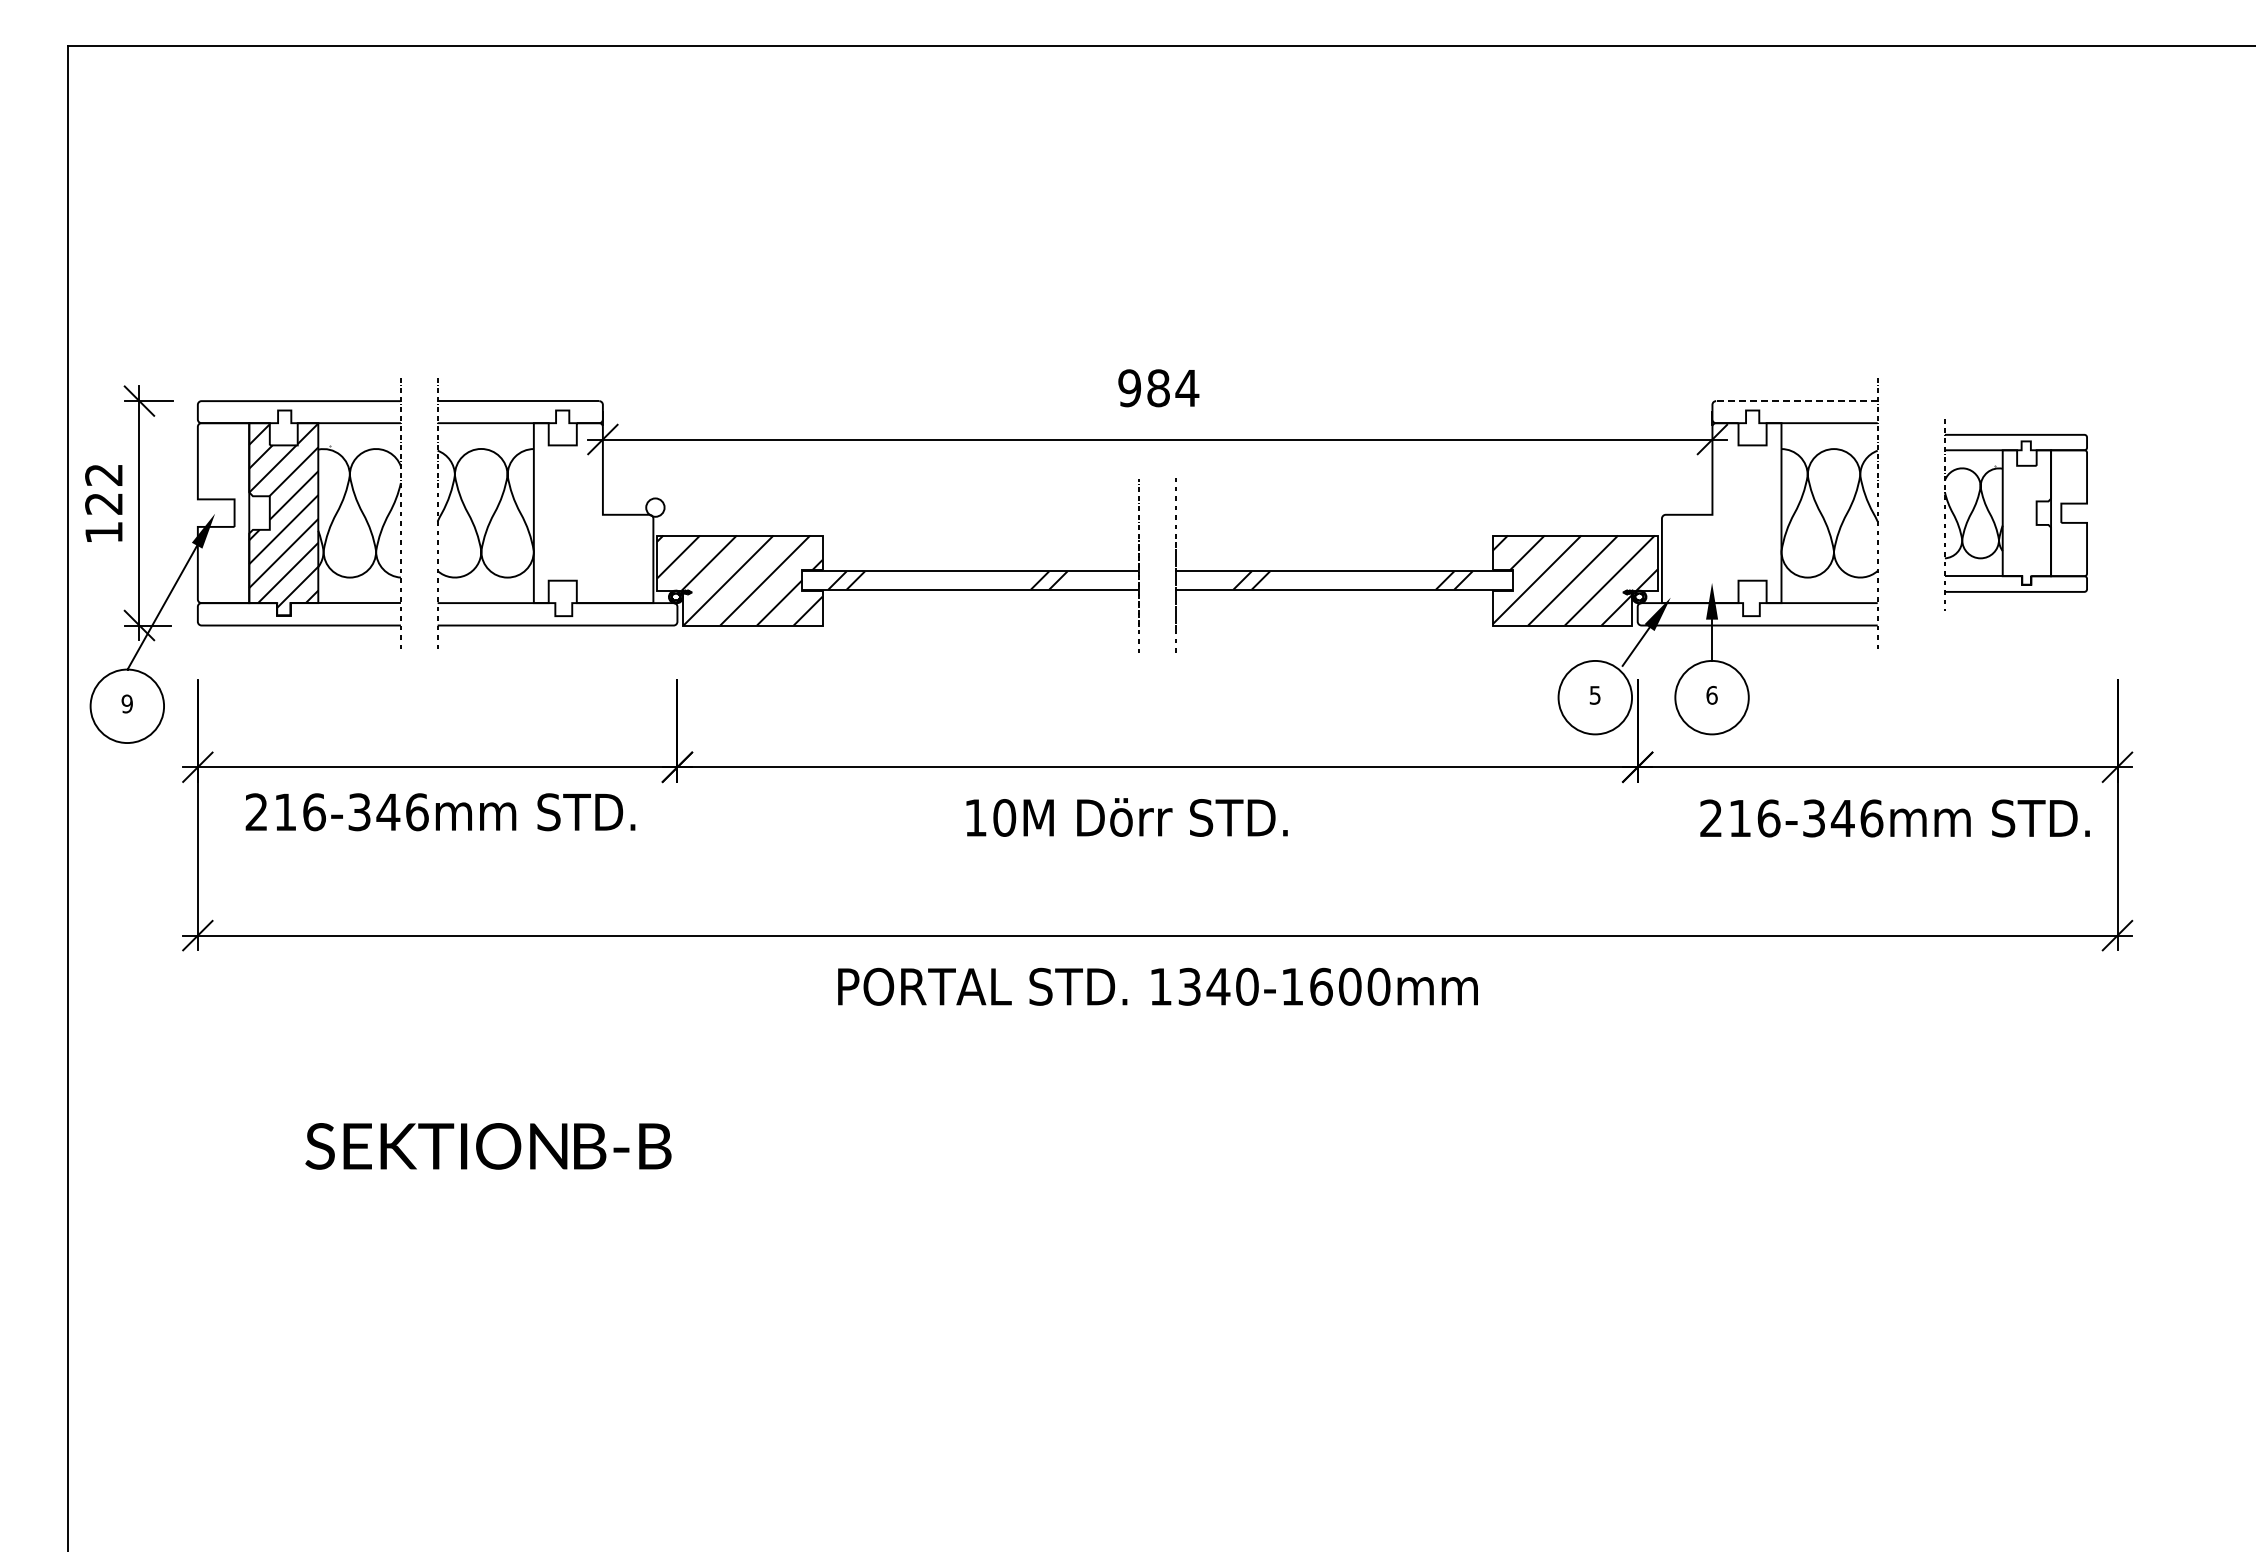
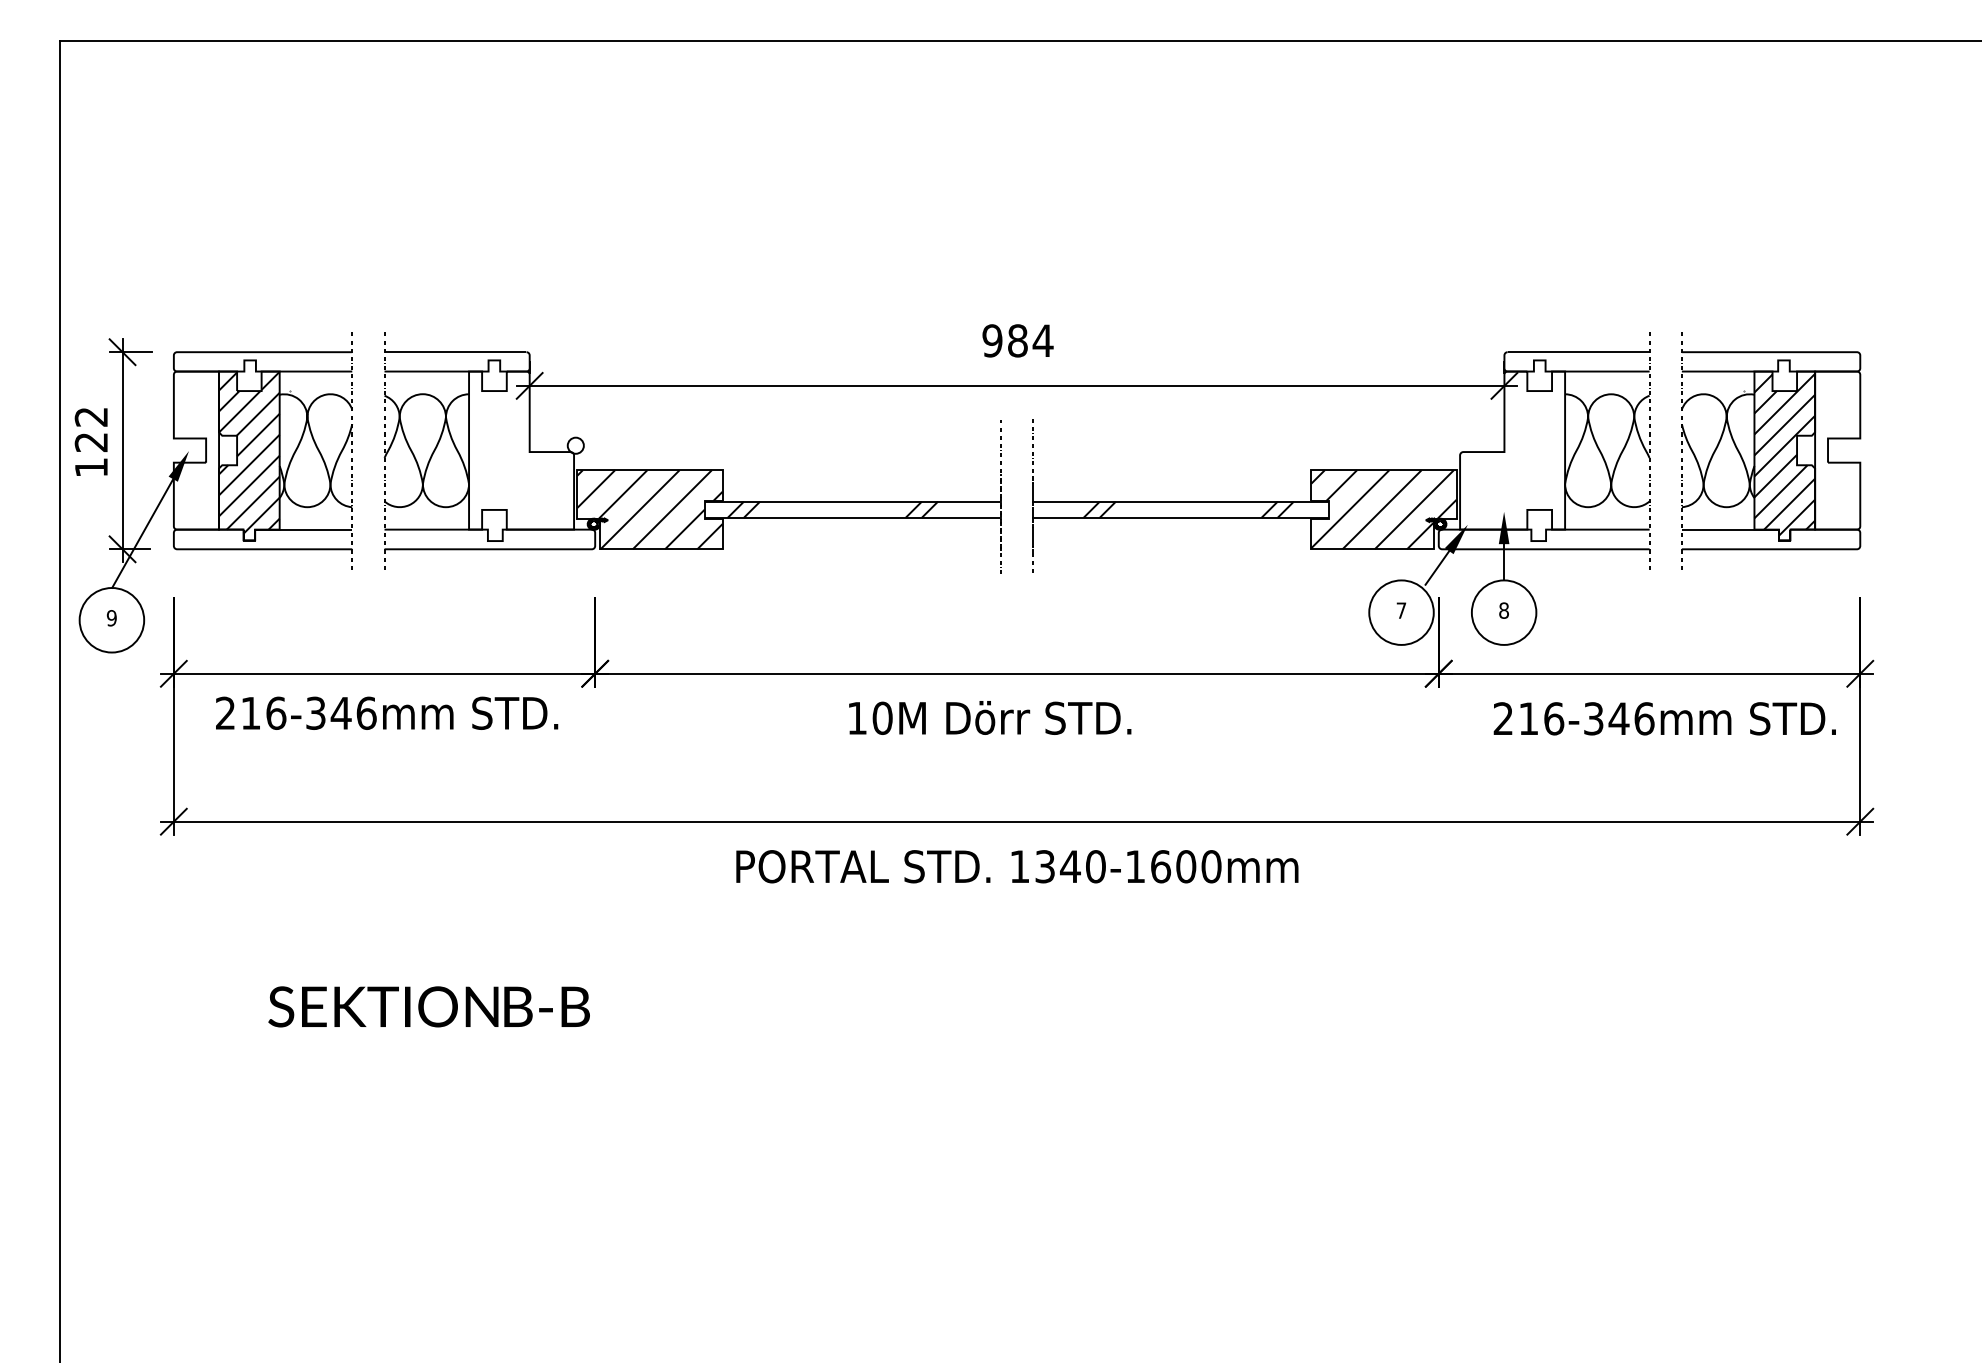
line: (1796, 401) -> (1578, 352), dashed -> solid
part: (2015, 513) -> (1770, 450), size x1.43
text: (1594, 695) -> (1400, 610), 5 -> 7
text: (1711, 695) -> (1503, 610), 6 -> 8

